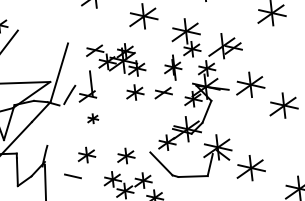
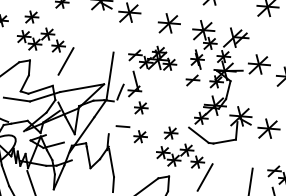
part: (134, 91) -> (170, 82), removed
part: (93, 118) -> (141, 107), size x1.67
line: (72, 176) -> (122, 126), moved

